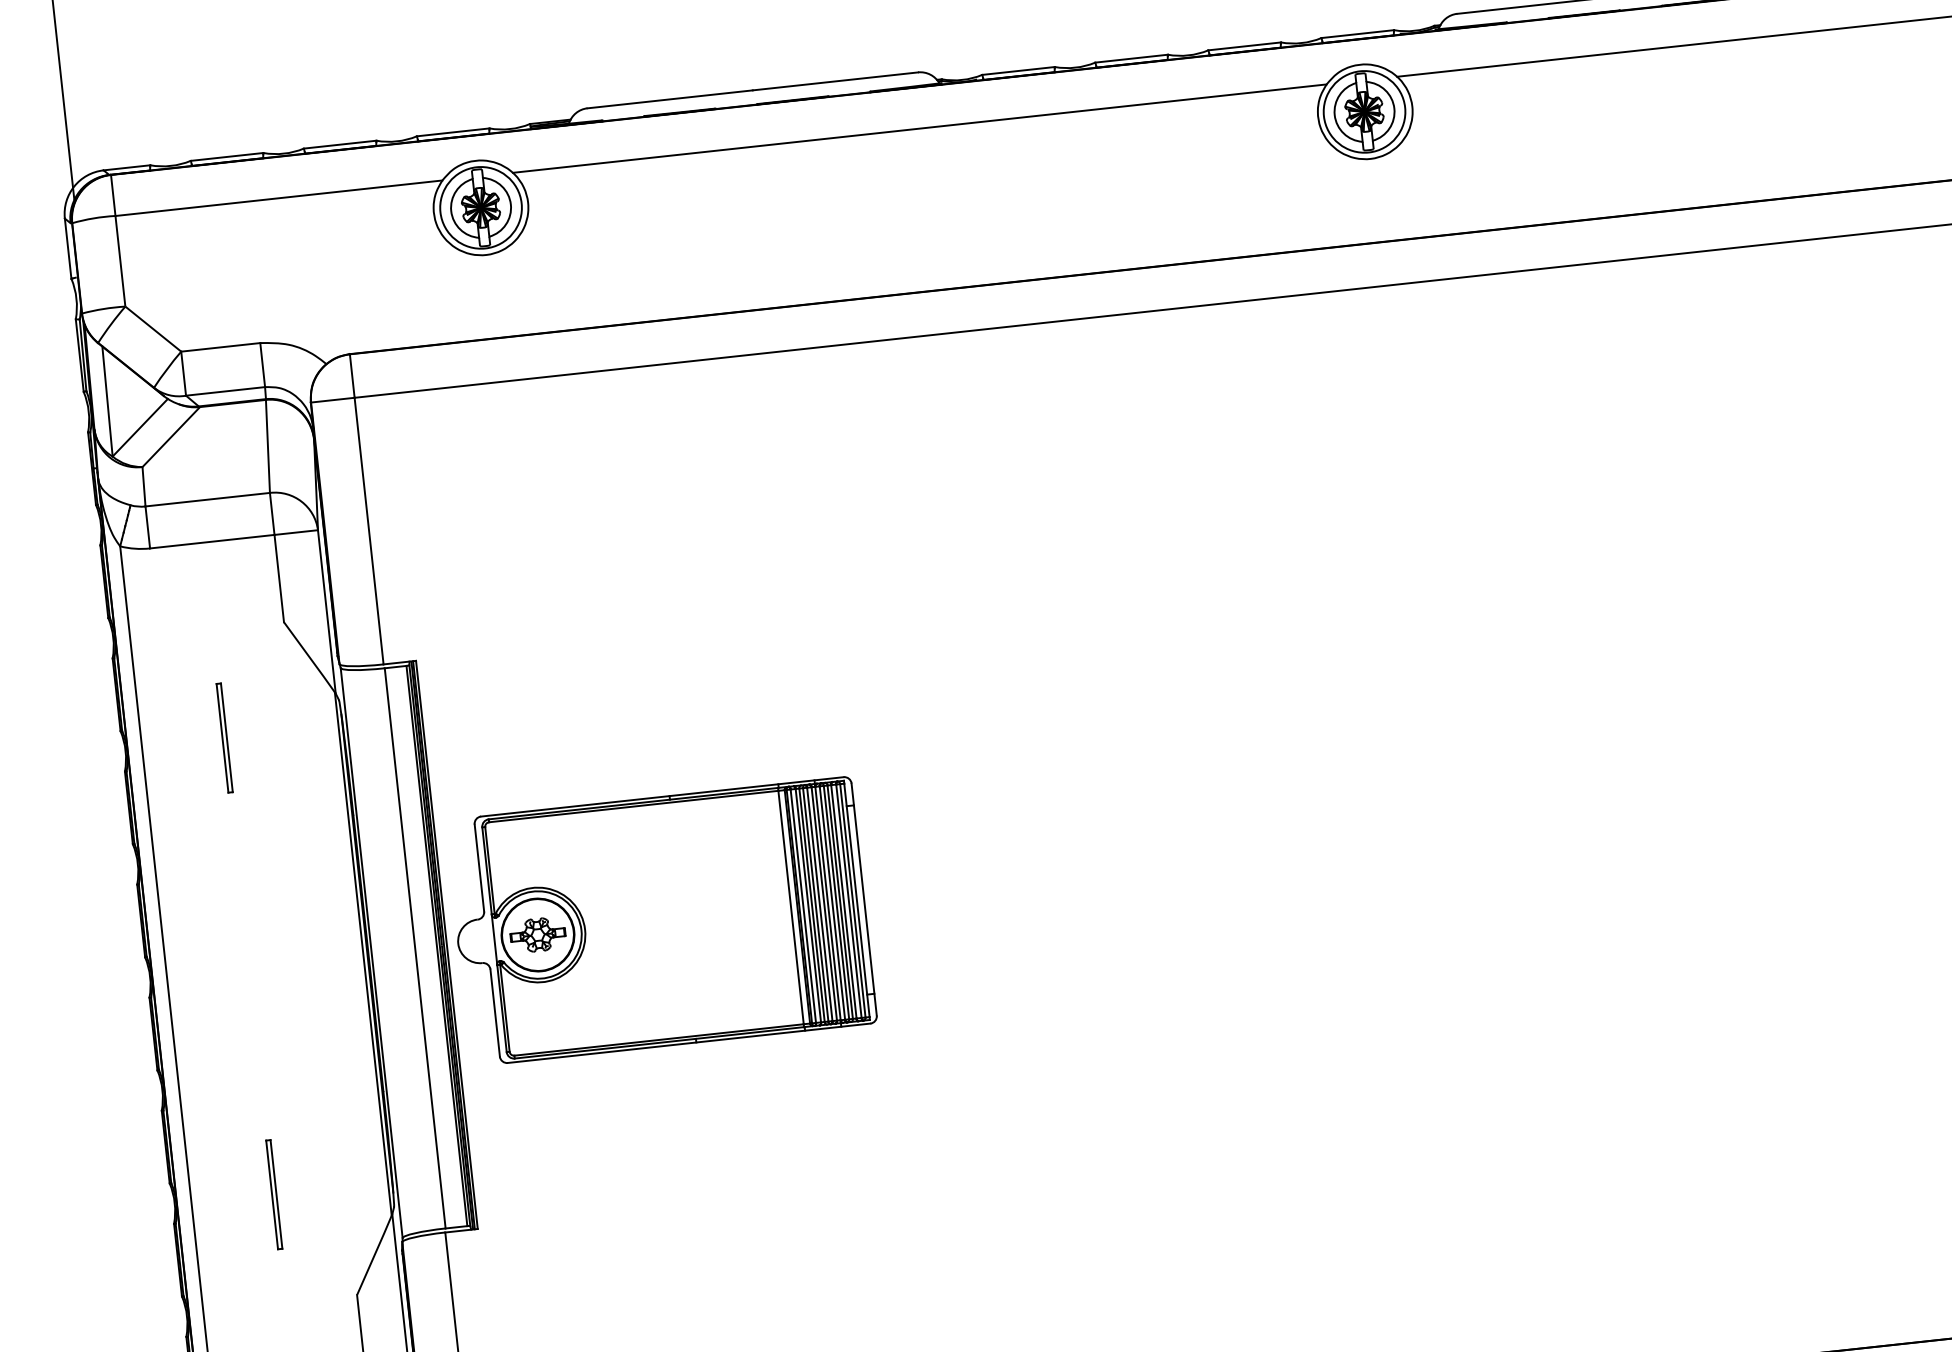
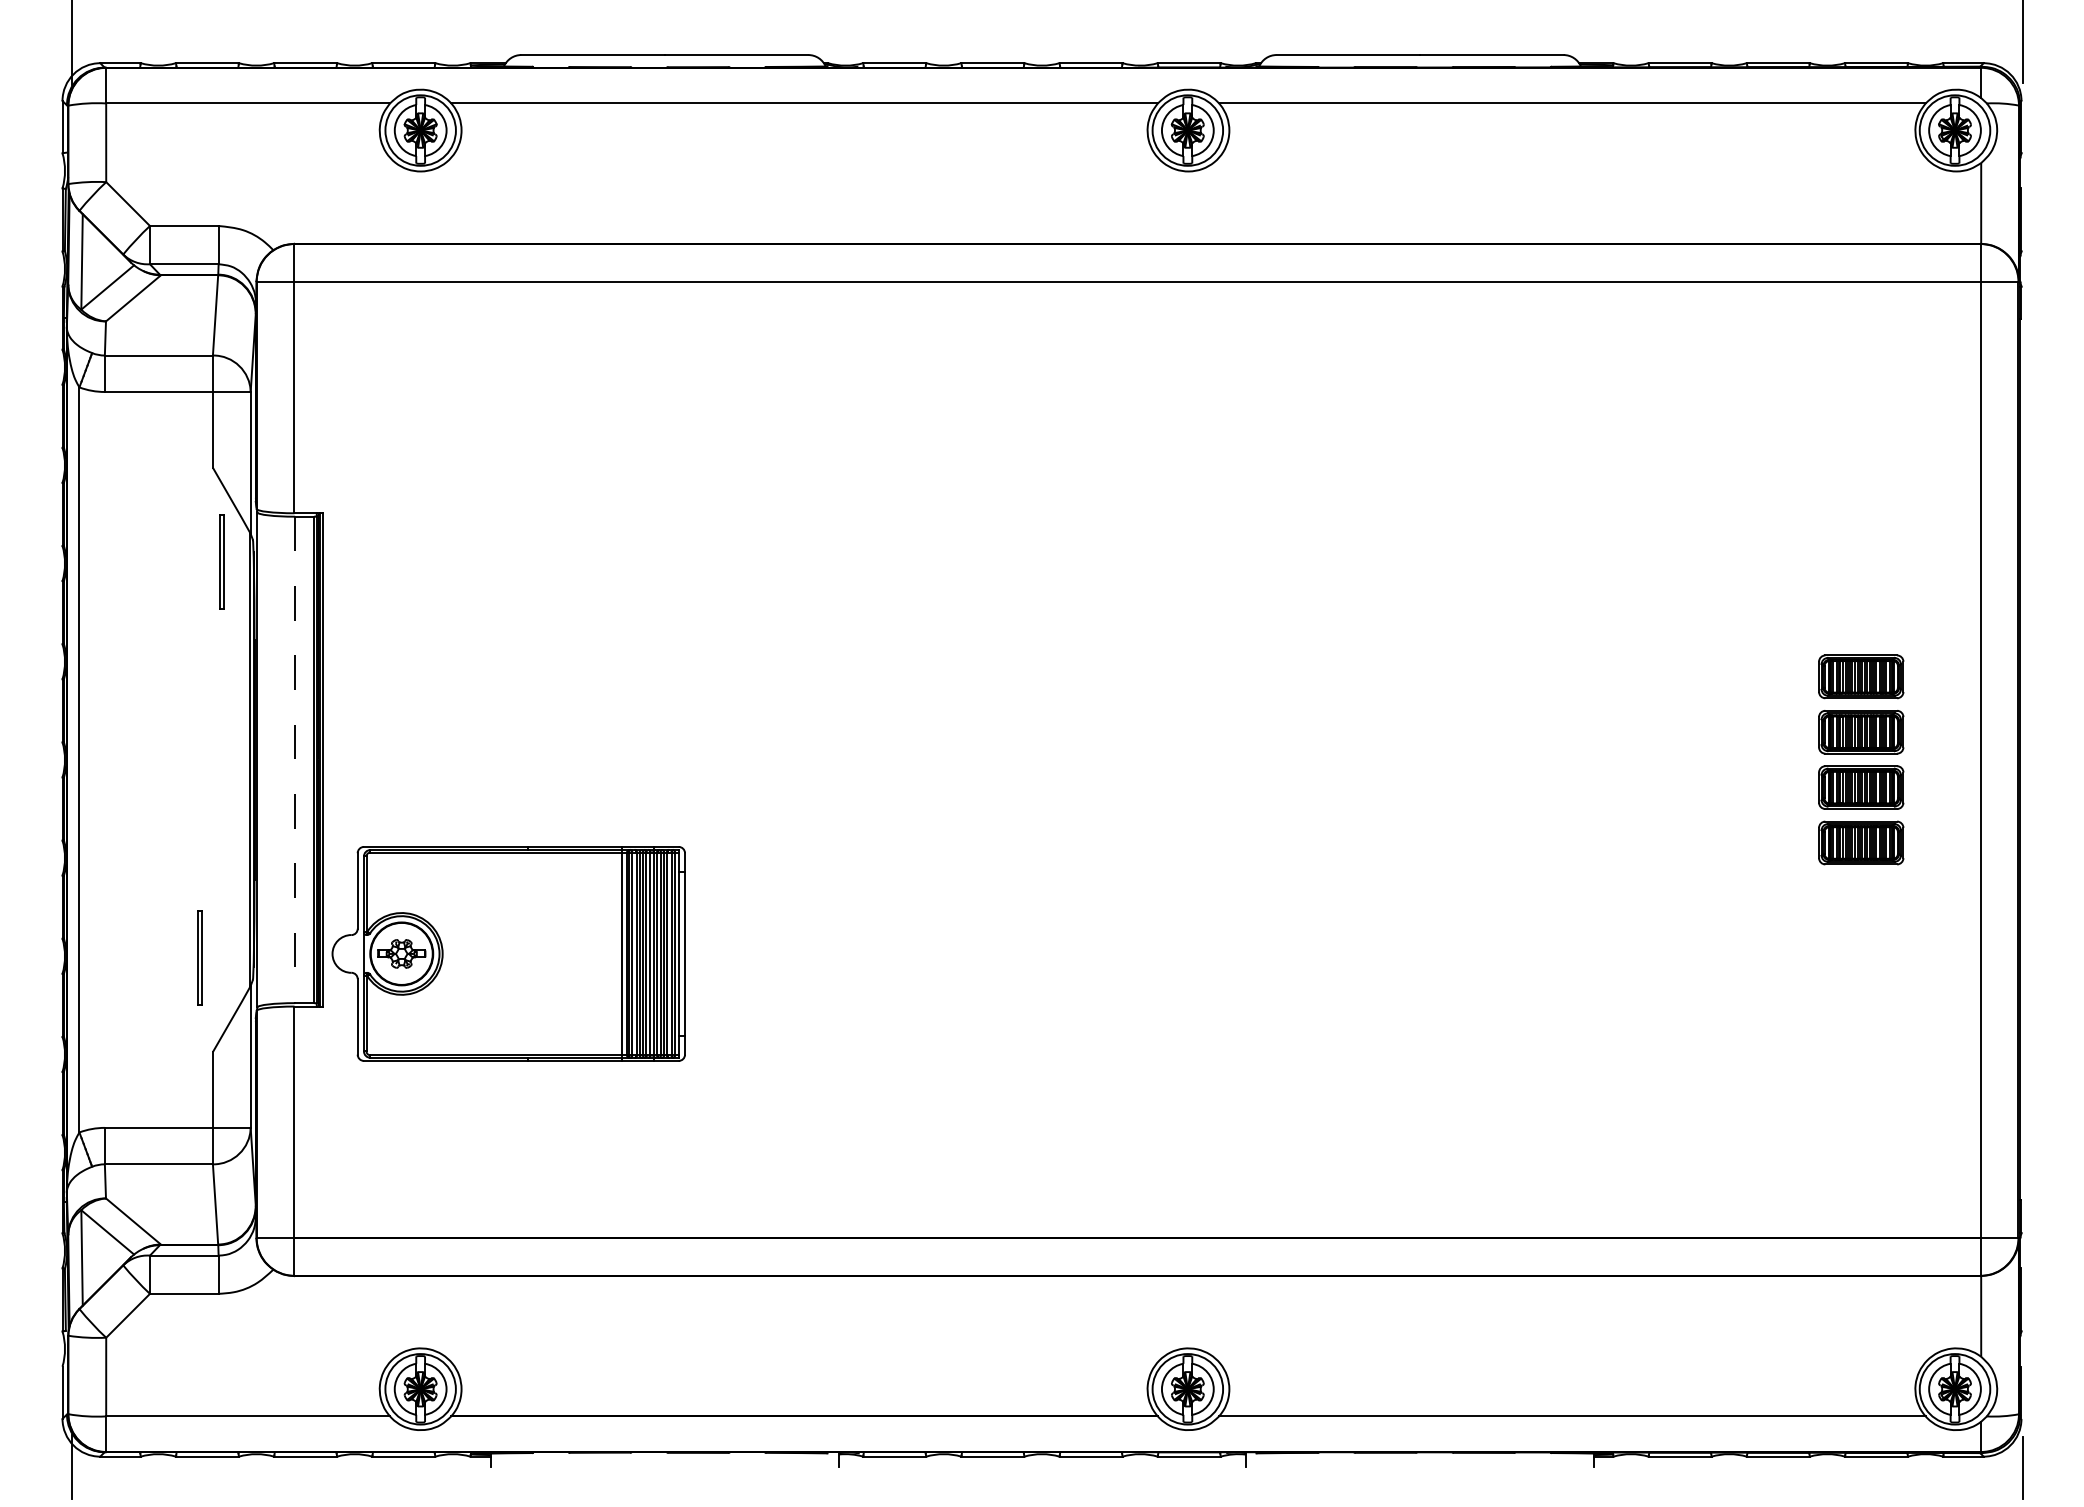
part: (223, 737) -> (221, 561), moved
part: (660, 921) -> (508, 953), moved
line: (415, 948) -> (295, 760), solid -> dashed
part: (273, 1193) -> (199, 957), moved

